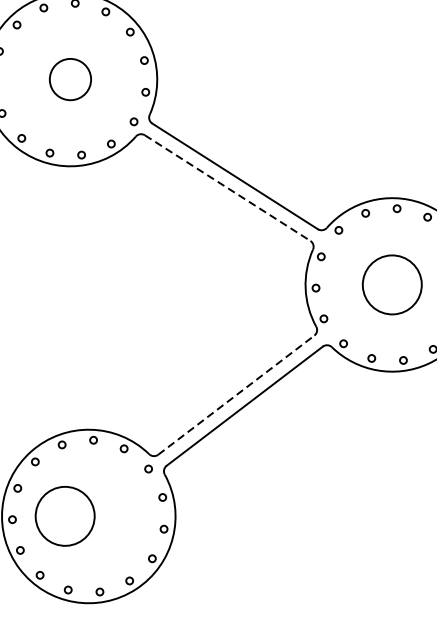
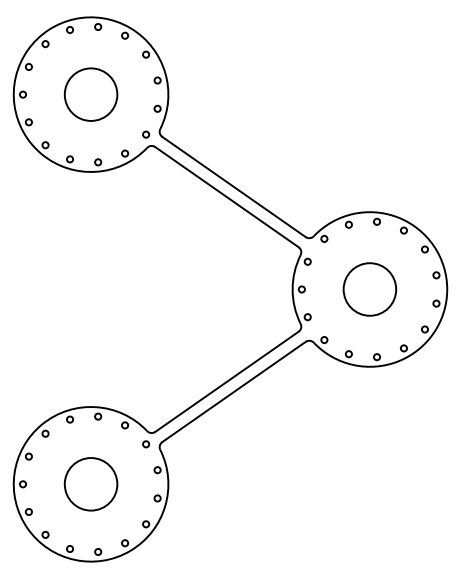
circle: (69, 79) -> (90, 94), size x1.43
line: (227, 188) -> (226, 197), dashed -> solid
line: (235, 394) -> (226, 381), dashed -> solid
circle: (64, 516) -> (90, 484), moved

